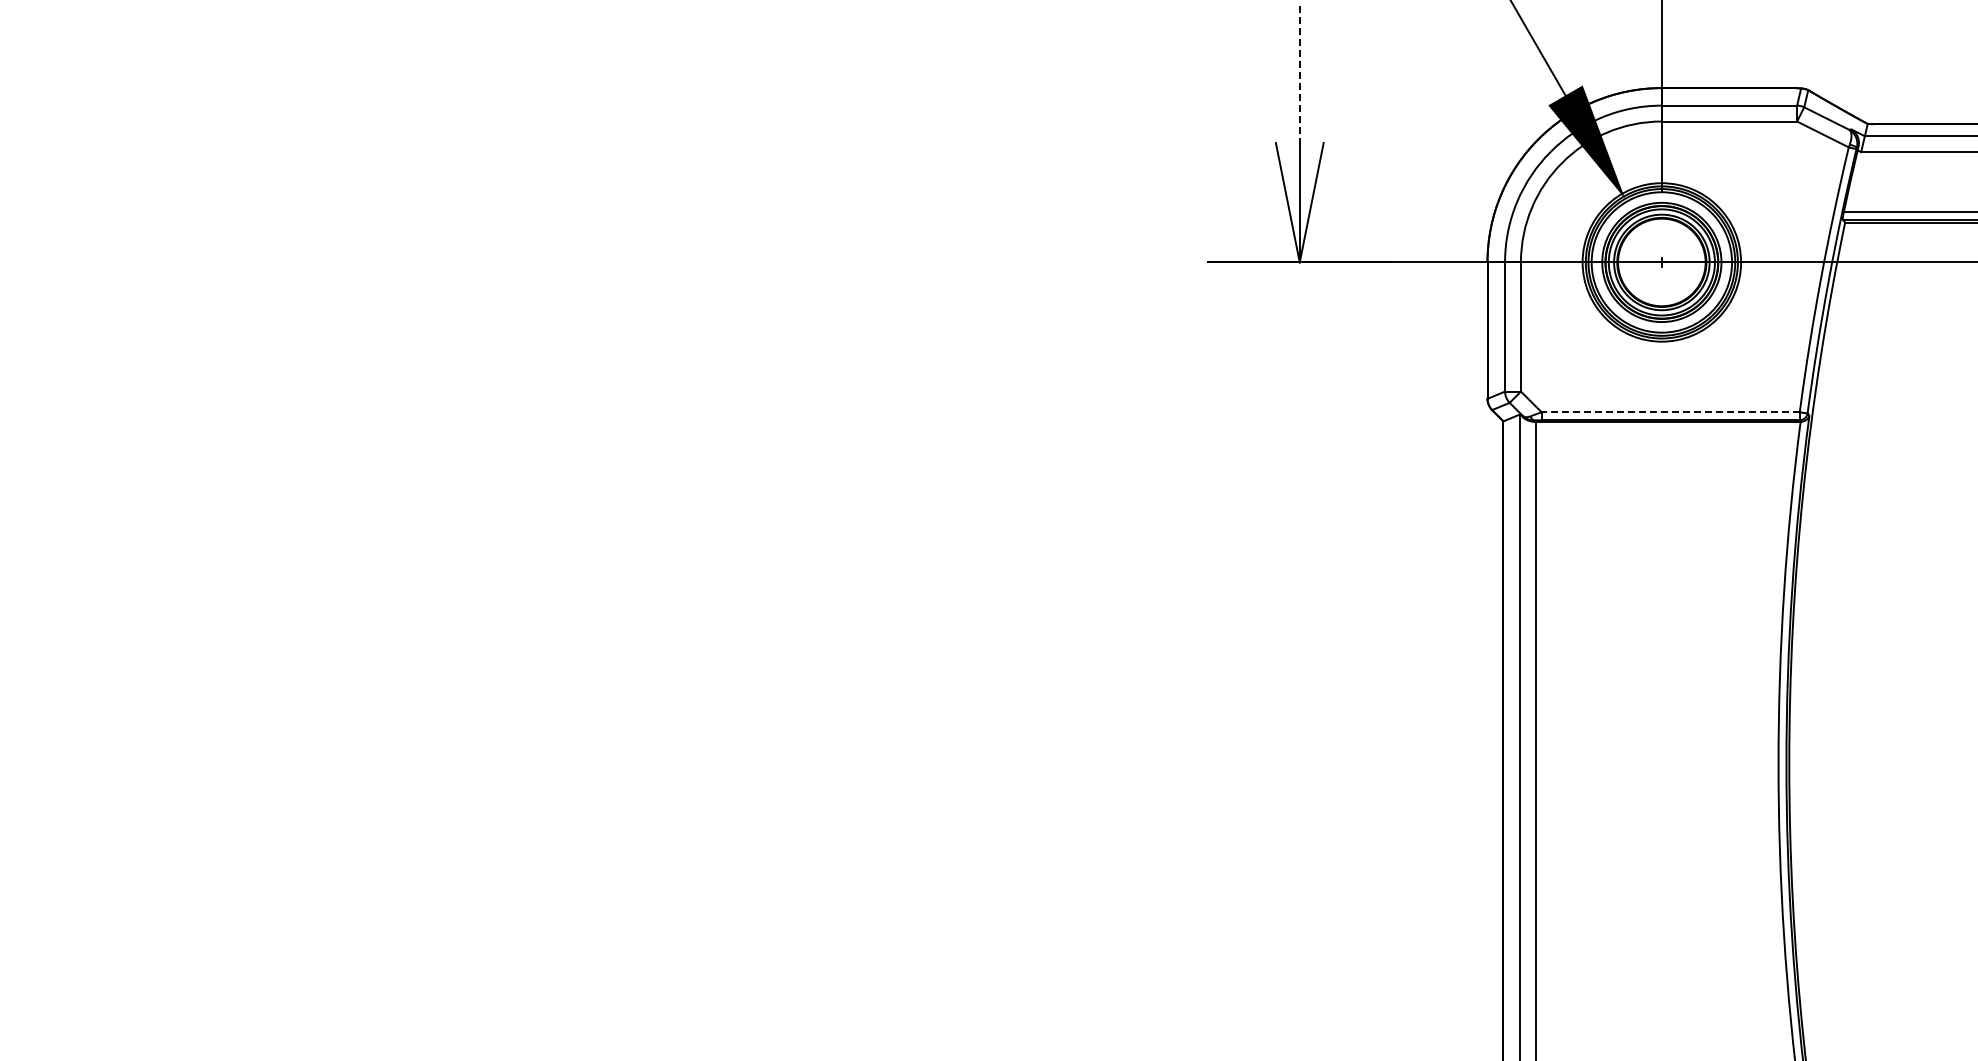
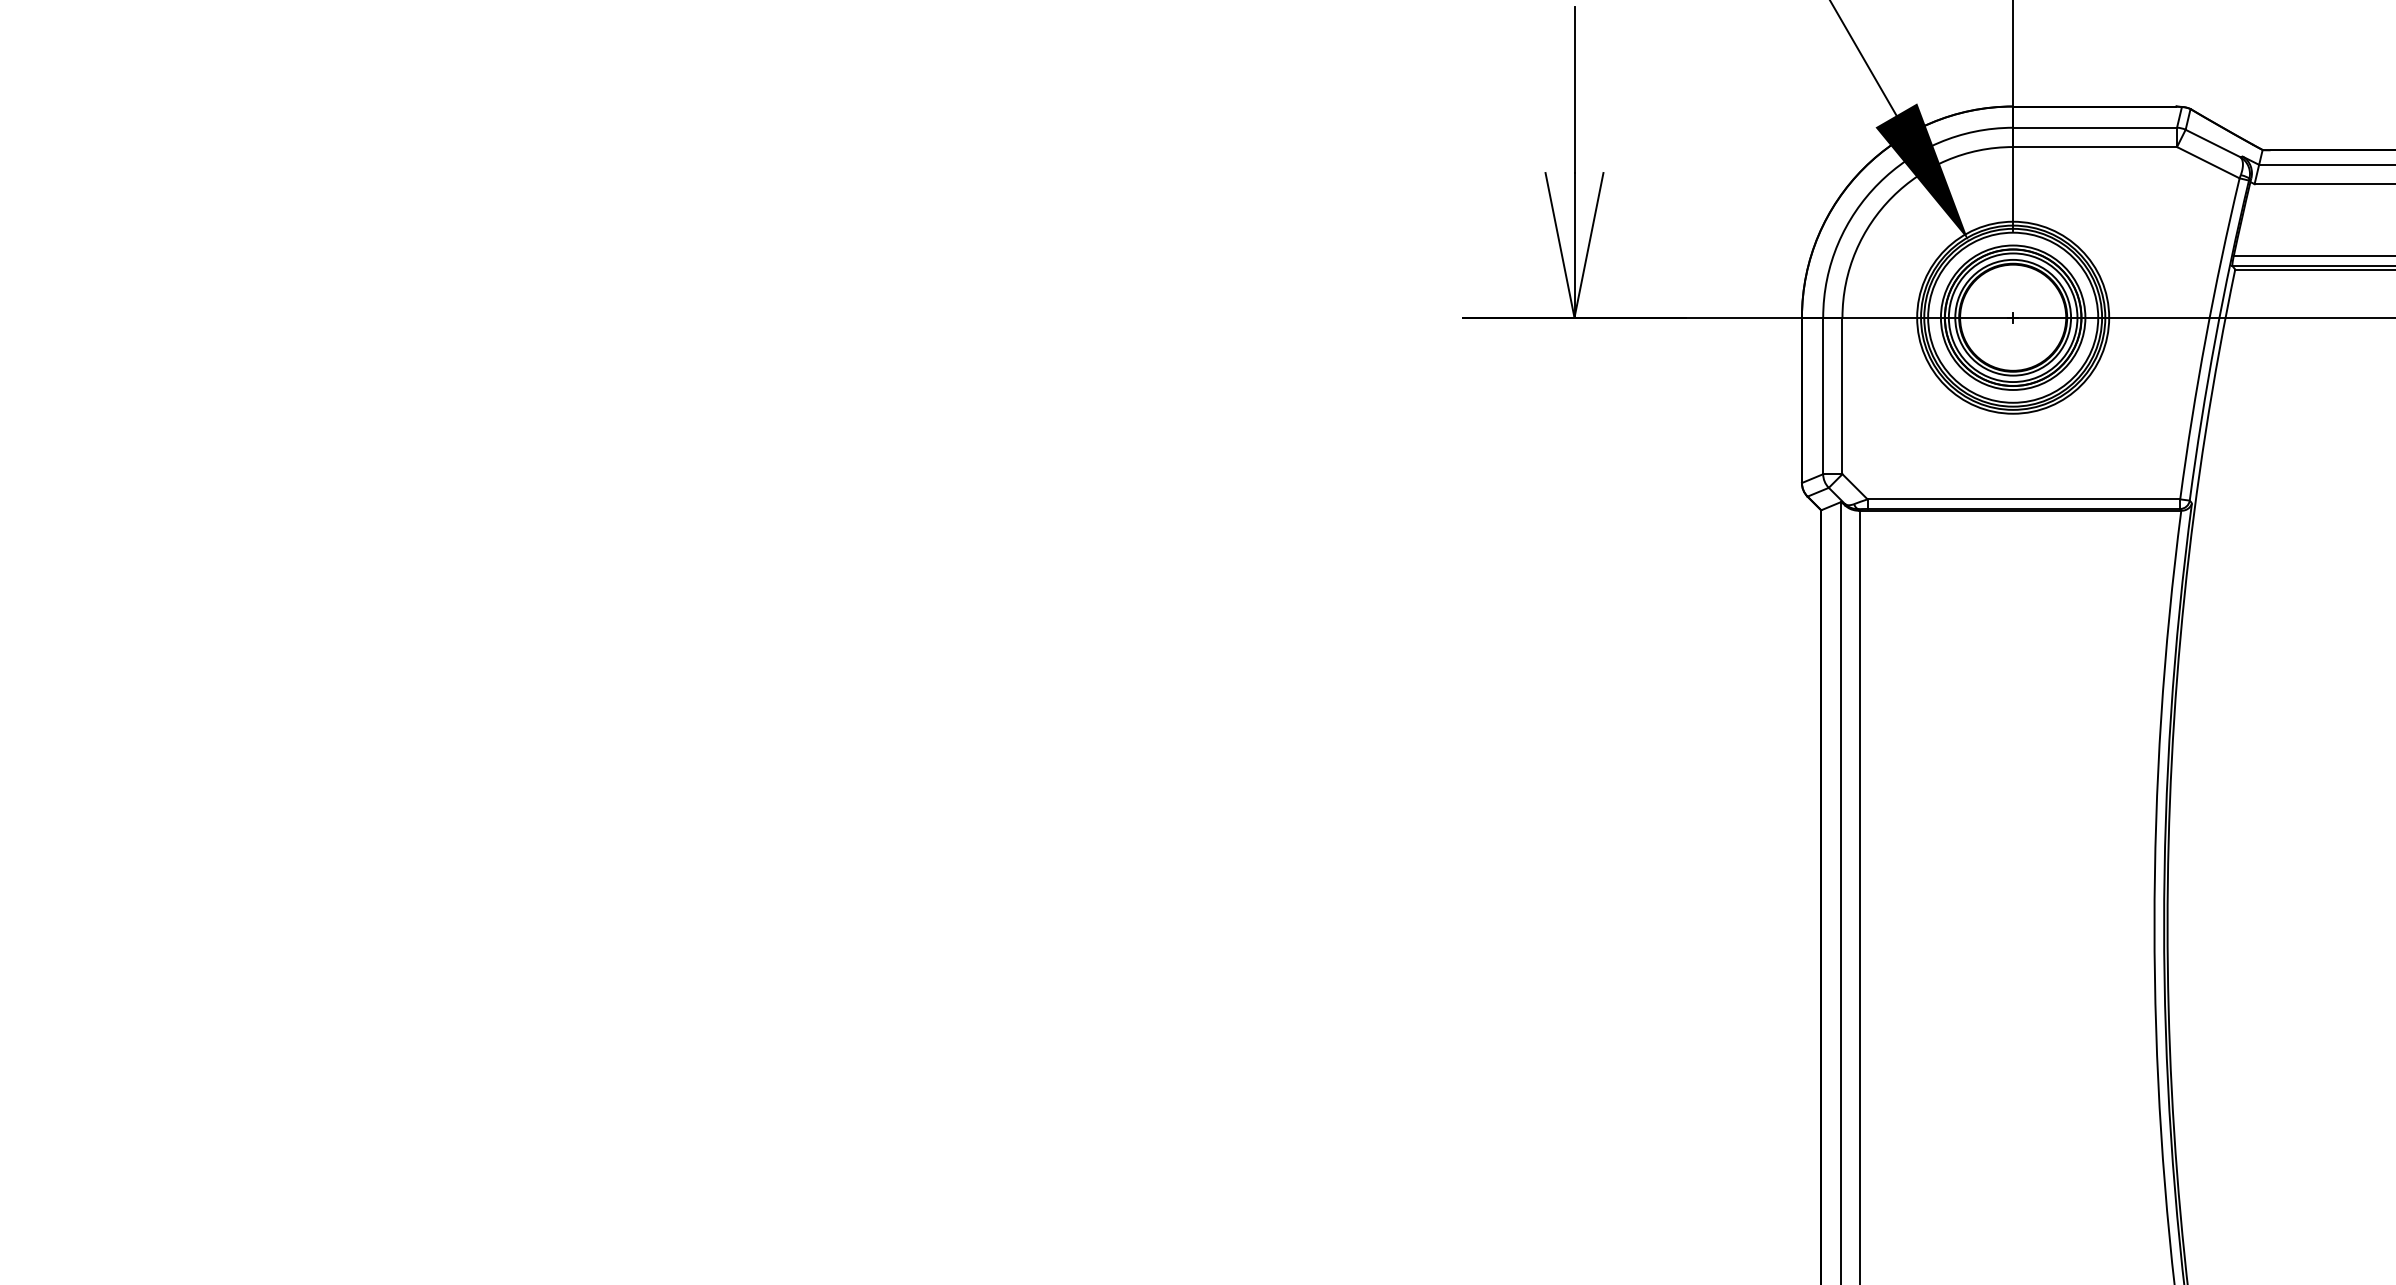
line: (1299, 75) -> (1574, 91), dashed -> solid
line: (1670, 412) -> (2023, 499), dashed -> solid

